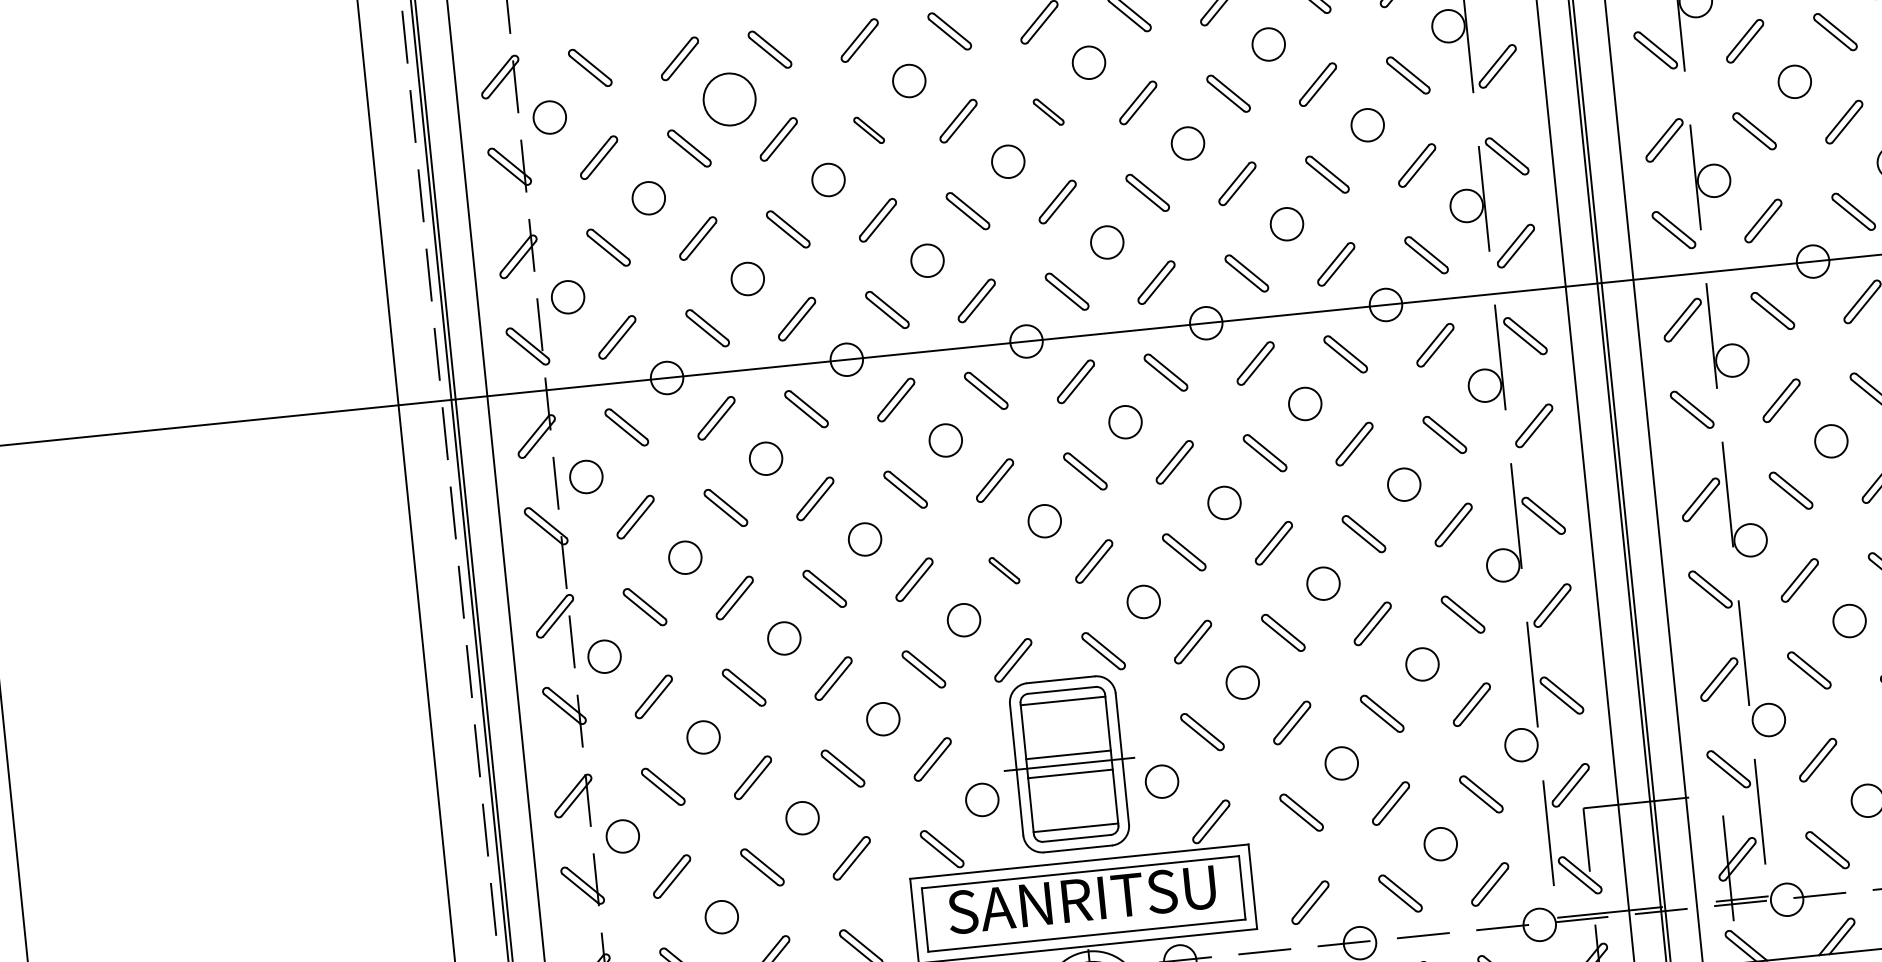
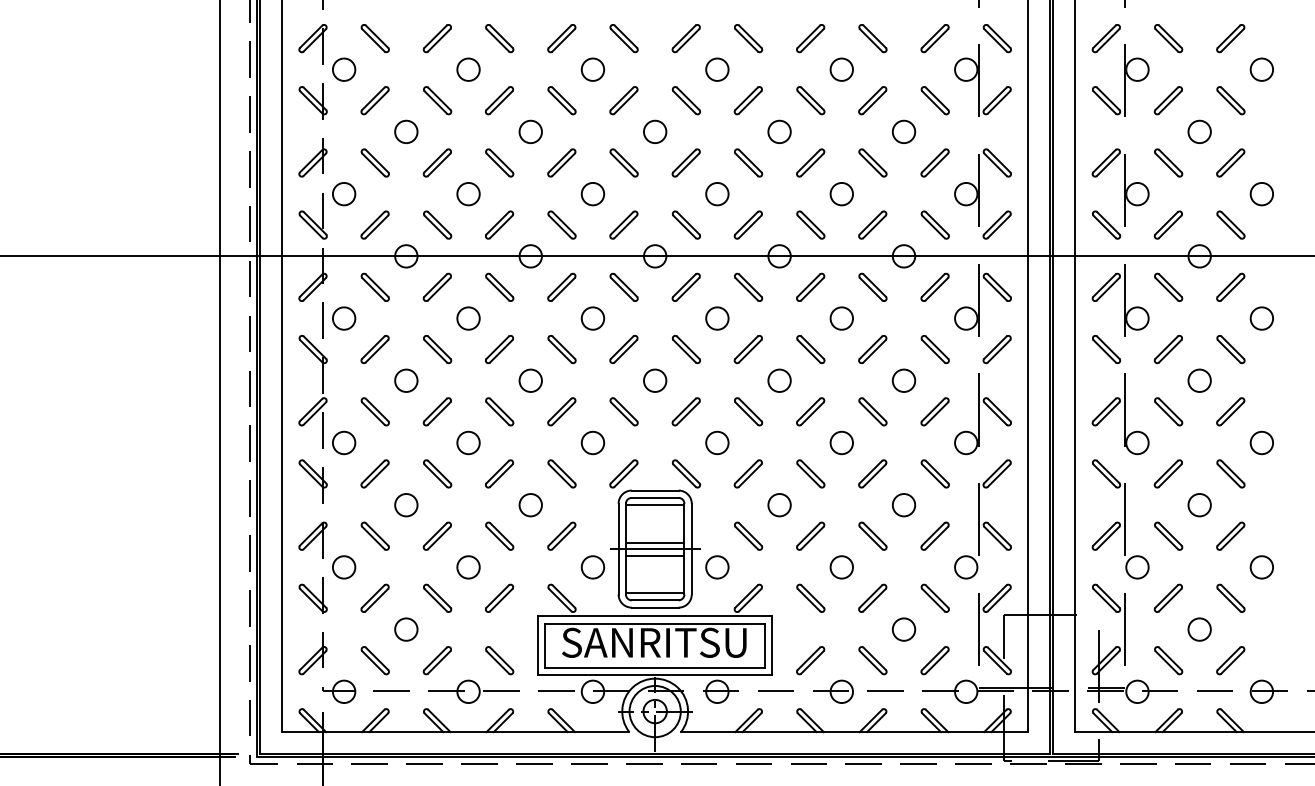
circle: (729, 98) -> (468, 69), size x0.62
part: (1047, 111) -> (685, 100), size x1.43
part: (868, 130) -> (561, 100), size x1.43
part: (1003, 570) -> (623, 411), size x1.43

